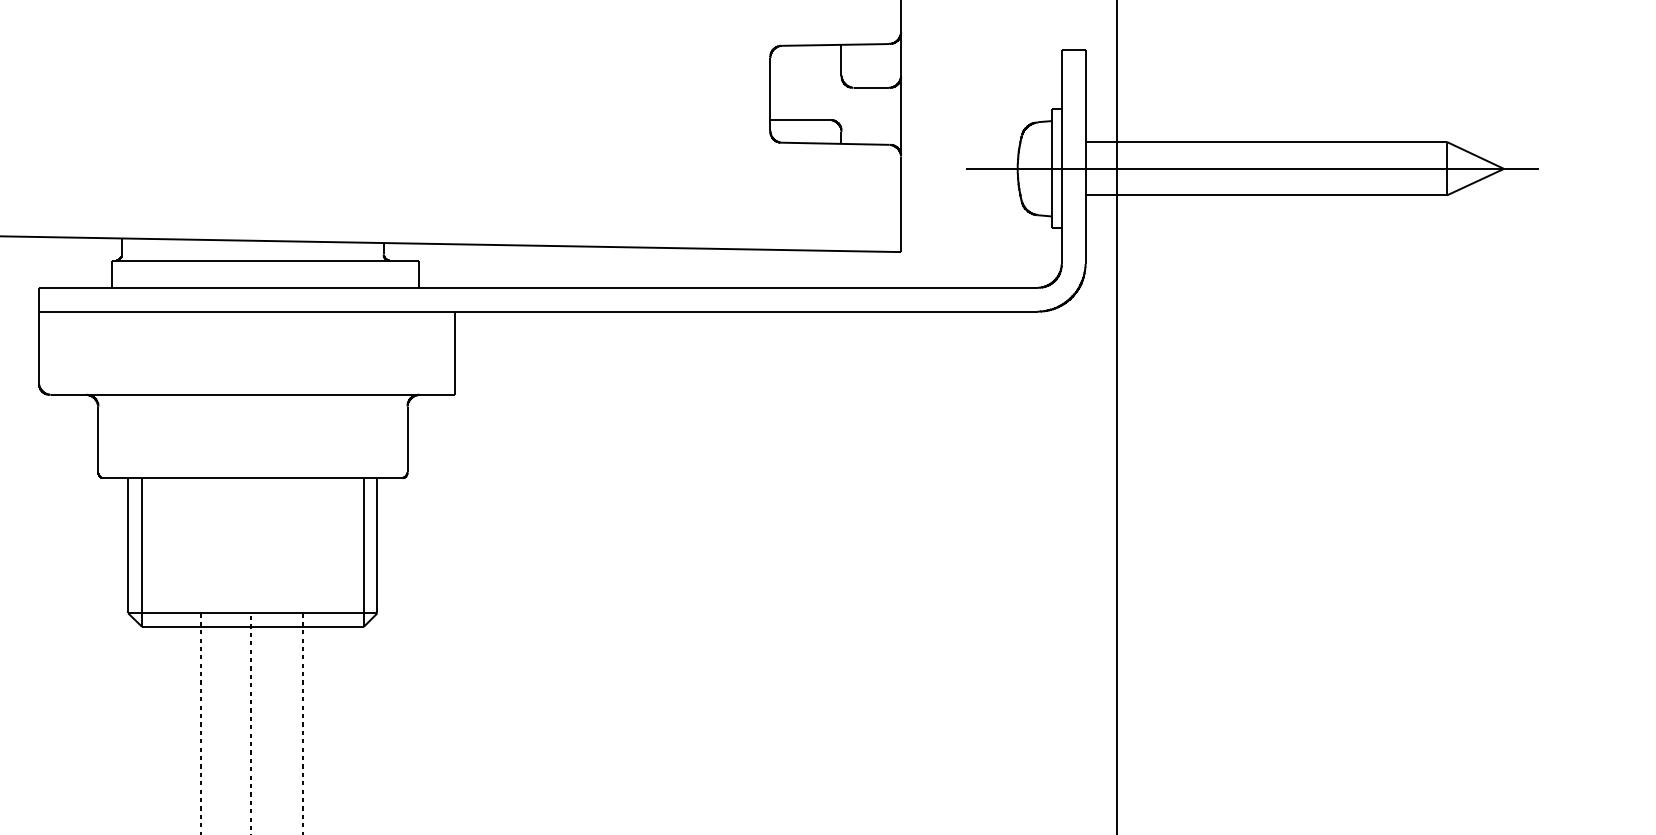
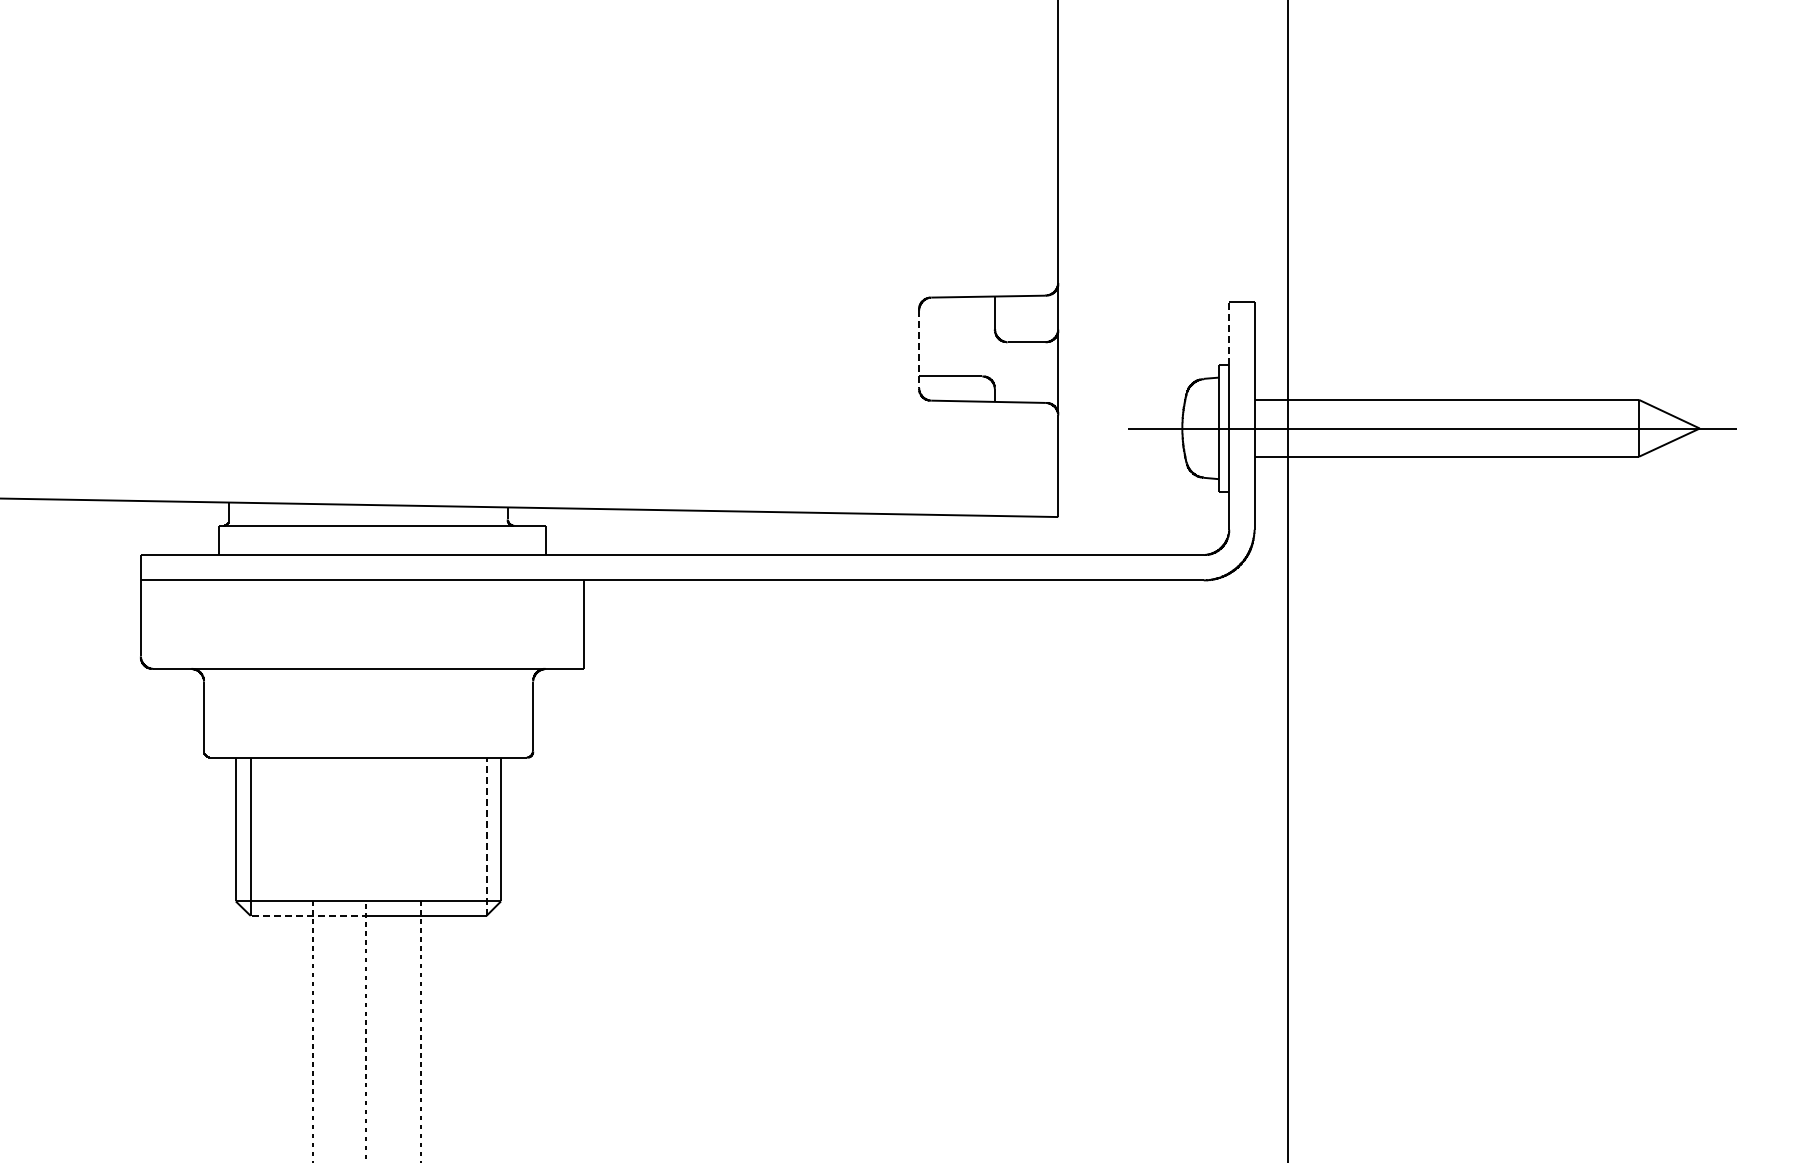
line: (1062, 79) -> (1229, 333), solid -> dashed
line: (770, 94) -> (919, 349), solid -> dashed
line: (363, 552) -> (486, 836), solid -> dashed
line: (197, 626) -> (309, 915), solid -> dashed

